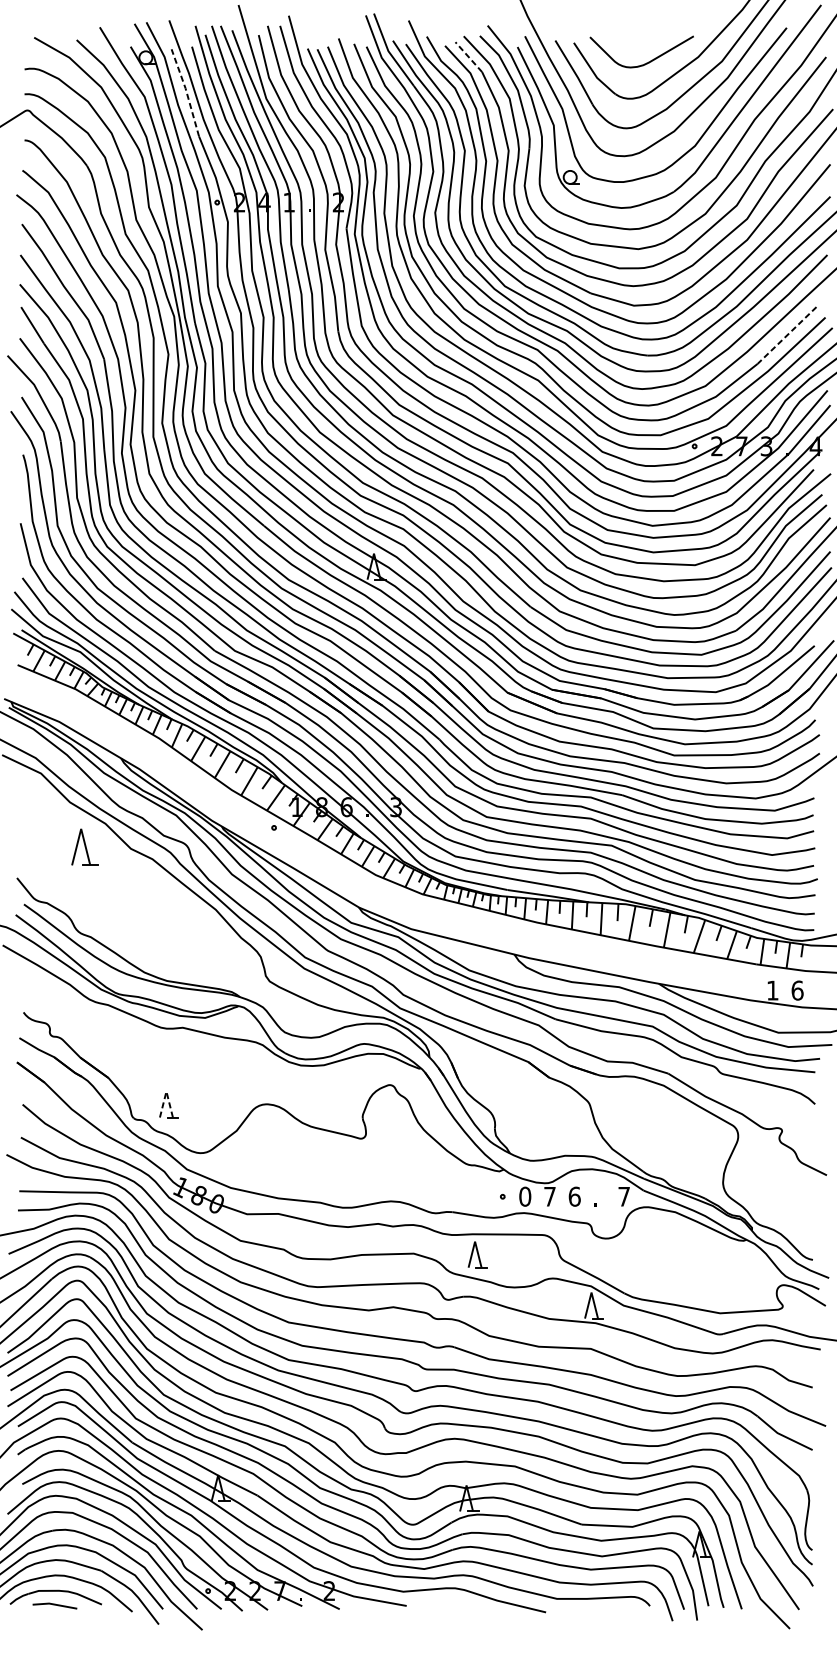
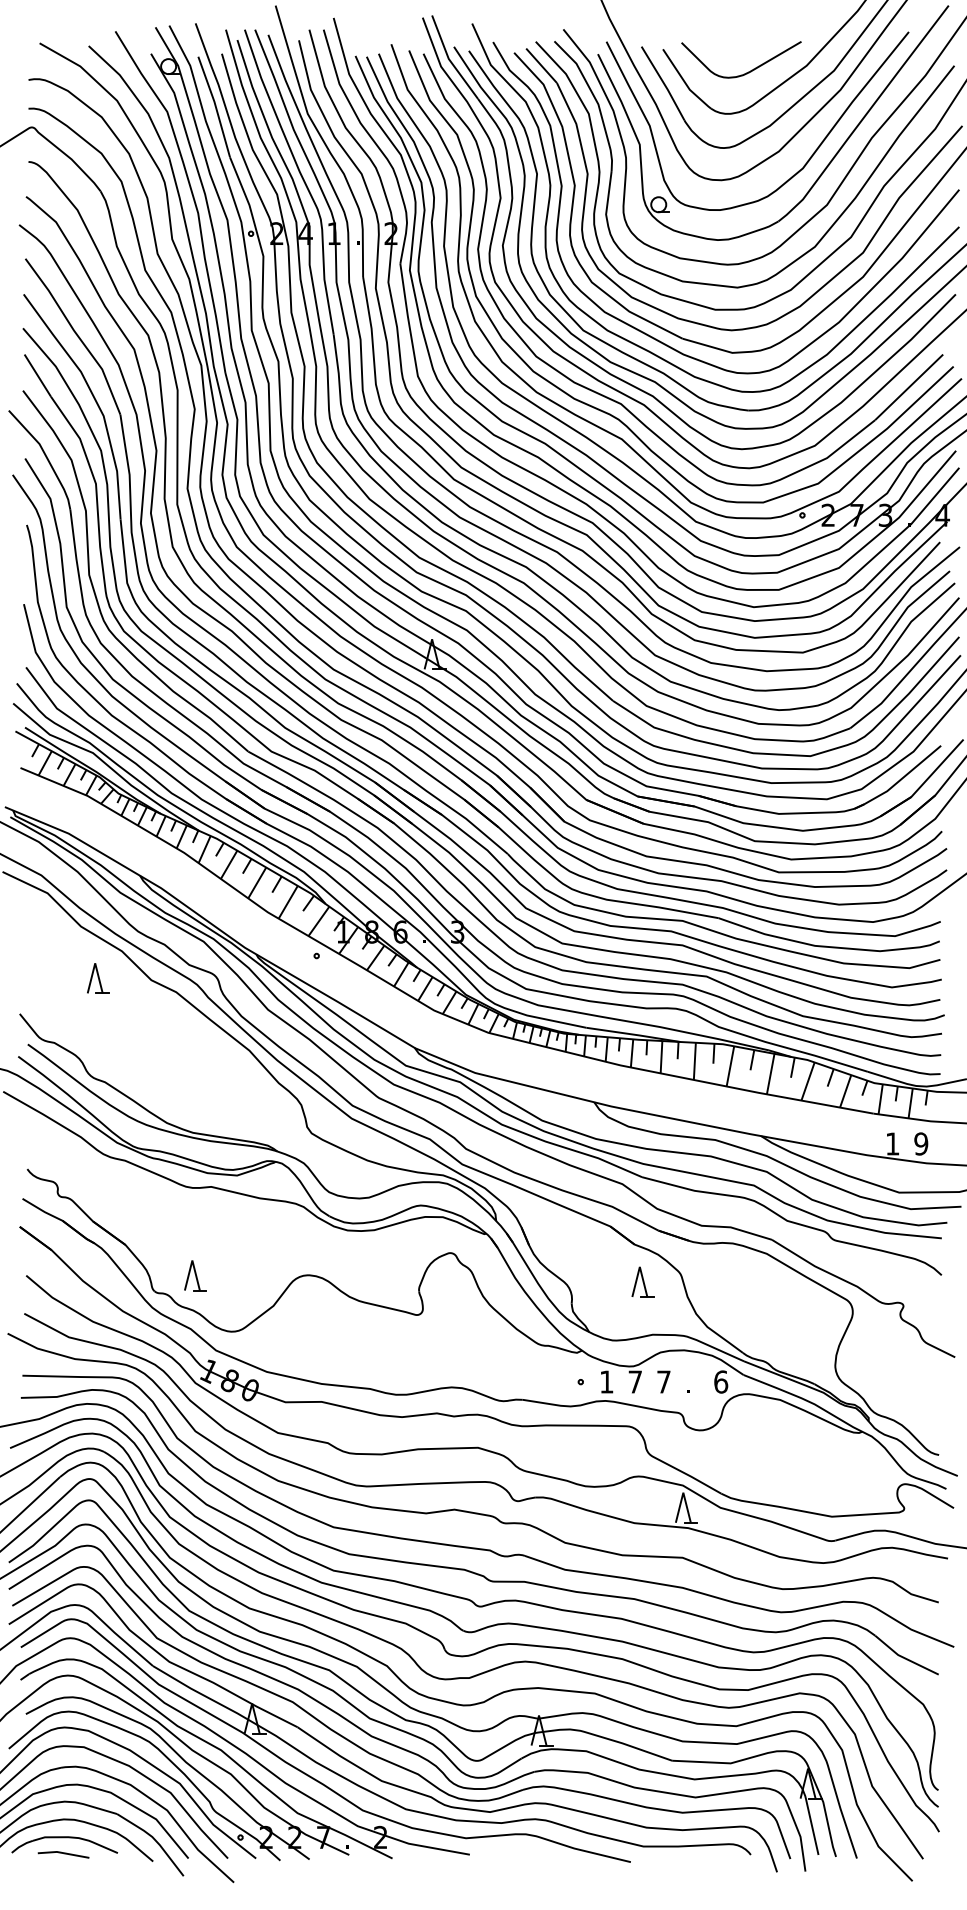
line: (468, 56) -> (541, 65), dashed -> solid
line: (186, 91) -> (215, 105), dashed -> solid
line: (786, 335) -> (908, 387), dashed -> solid
part: (85, 847) -> (98, 978), size x0.71
text: (797, 990) -> (921, 1143), 6 -> 9
line: (166, 1091) -> (192, 1260), dashed -> solid
text: (524, 1196) -> (606, 1381), 0 -> 1
text: (574, 1196) -> (663, 1381), 6 -> 7
text: (624, 1196) -> (721, 1381), 7 -> 6
part: (477, 1254) -> (642, 1281), moved

